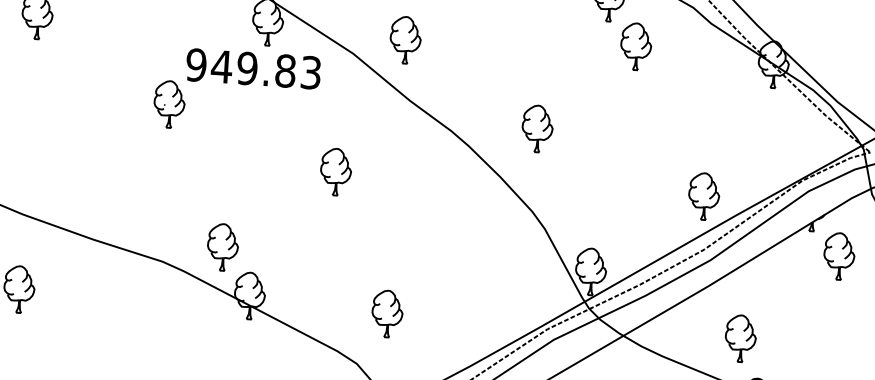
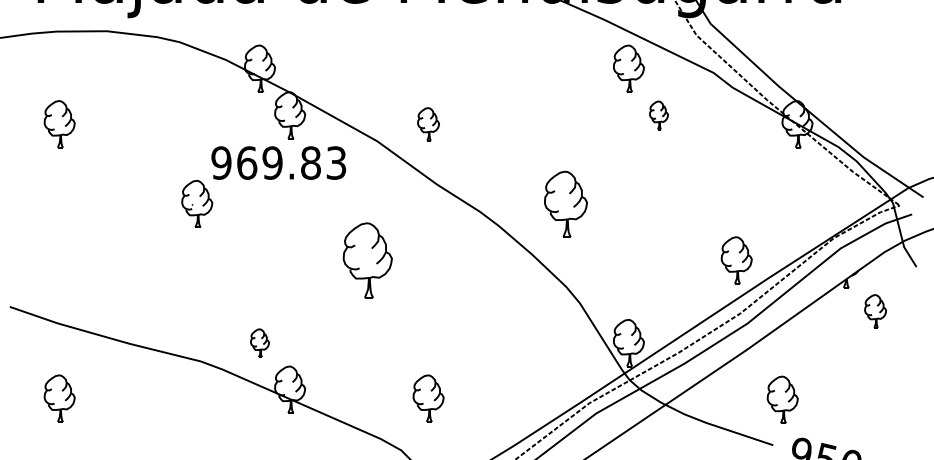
part: (405, 40) -> (428, 124), size x0.7
part: (635, 46) -> (658, 115), size x0.6
text: (221, 66) -> (246, 162), 949.83 -> 969.83
part: (537, 128) -> (566, 203), size x1.4
part: (335, 172) -> (367, 260), size x1.6
part: (222, 247) -> (259, 343), size x0.6
part: (839, 256) -> (875, 311), size x0.7

